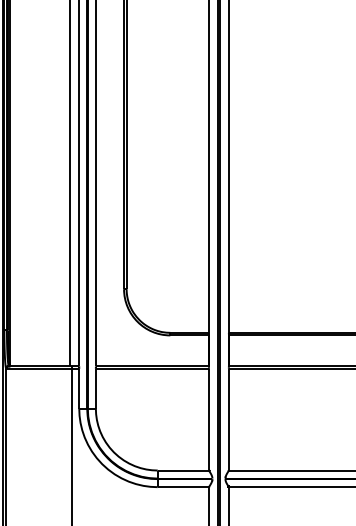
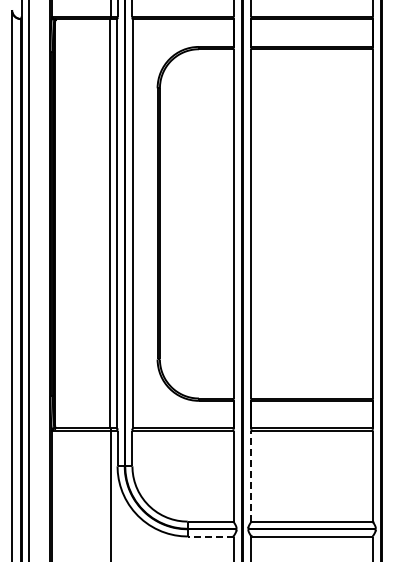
line: (229, 418) -> (251, 475), solid -> dashed
line: (183, 487) -> (210, 536), solid -> dashed

